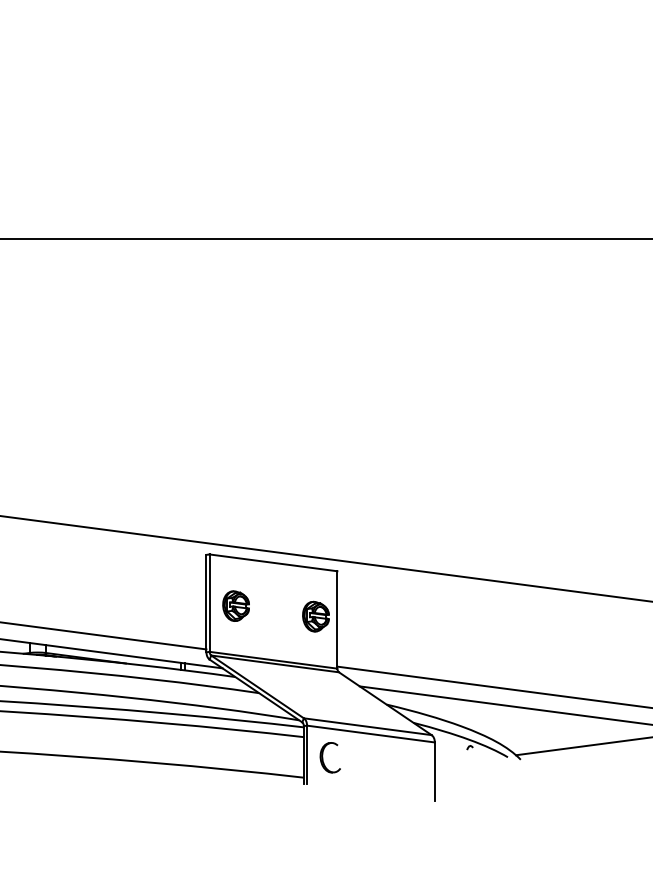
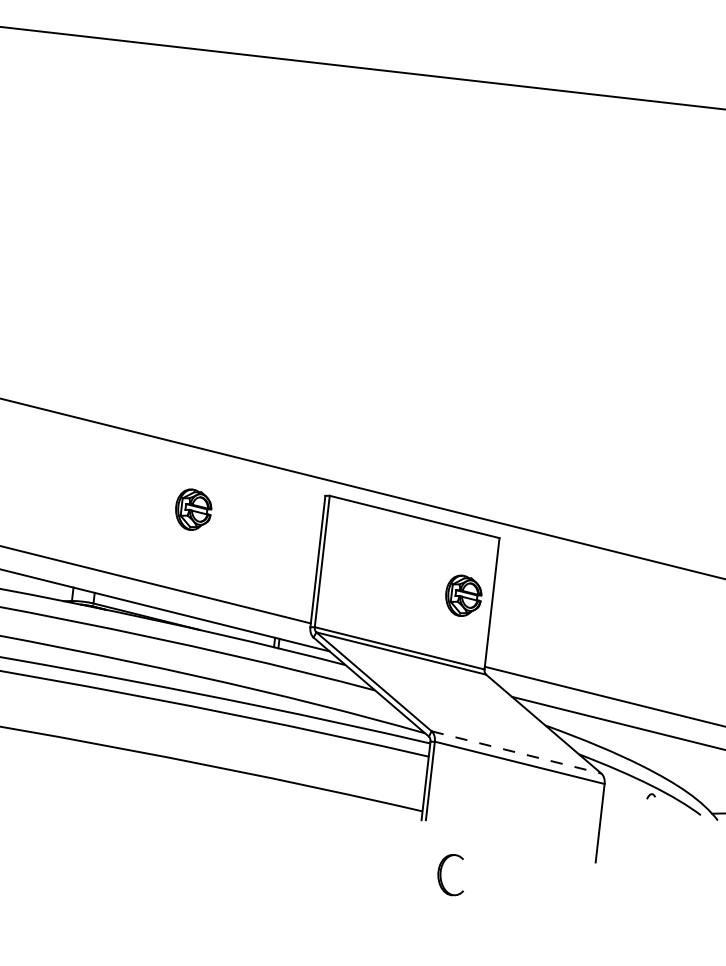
part: (235, 605) -> (192, 508), moved
line: (368, 726) -> (517, 752), solid -> dashed
part: (329, 757) -> (450, 874), moved

